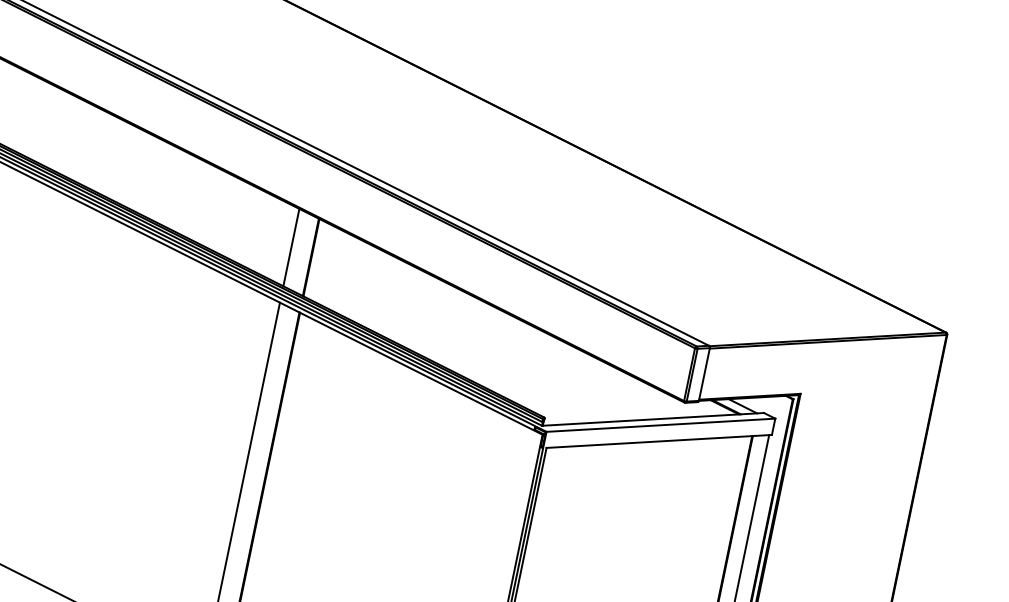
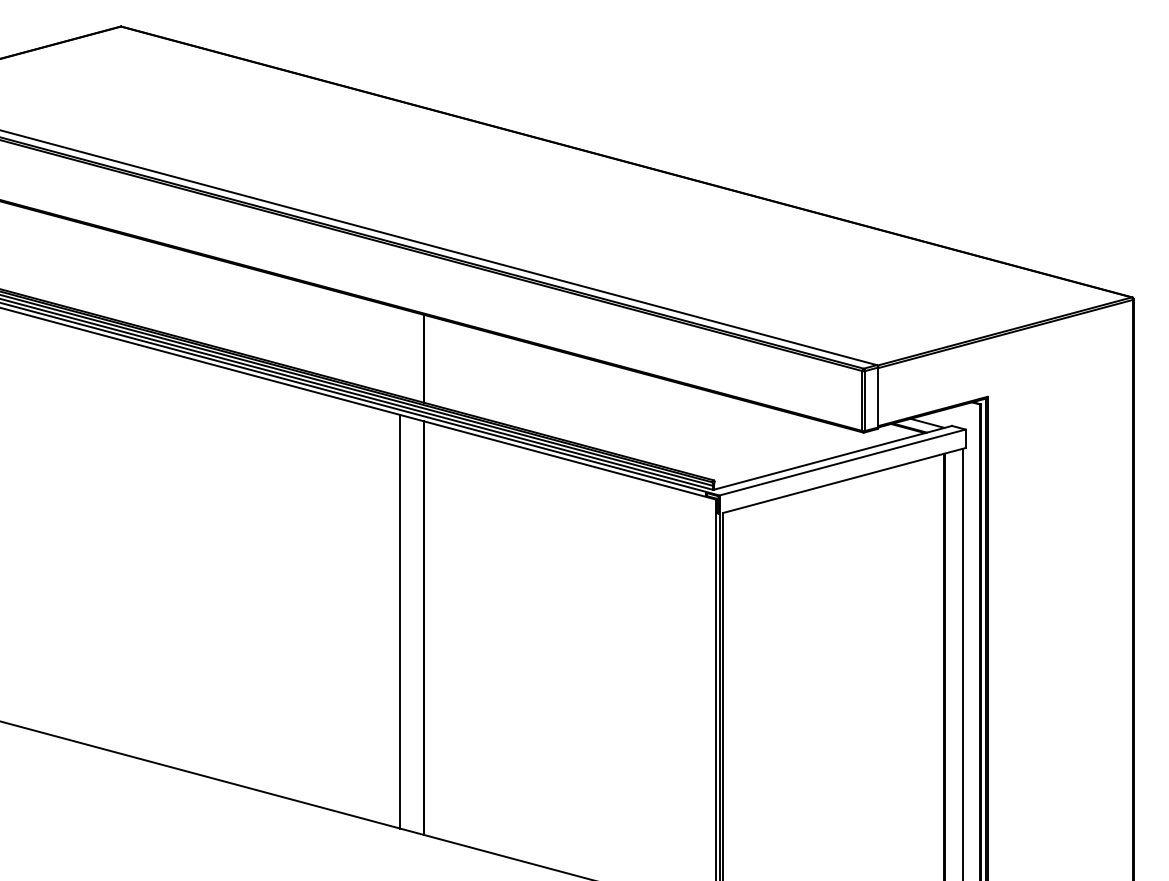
line: (291, 247) -> (400, 352), removed

